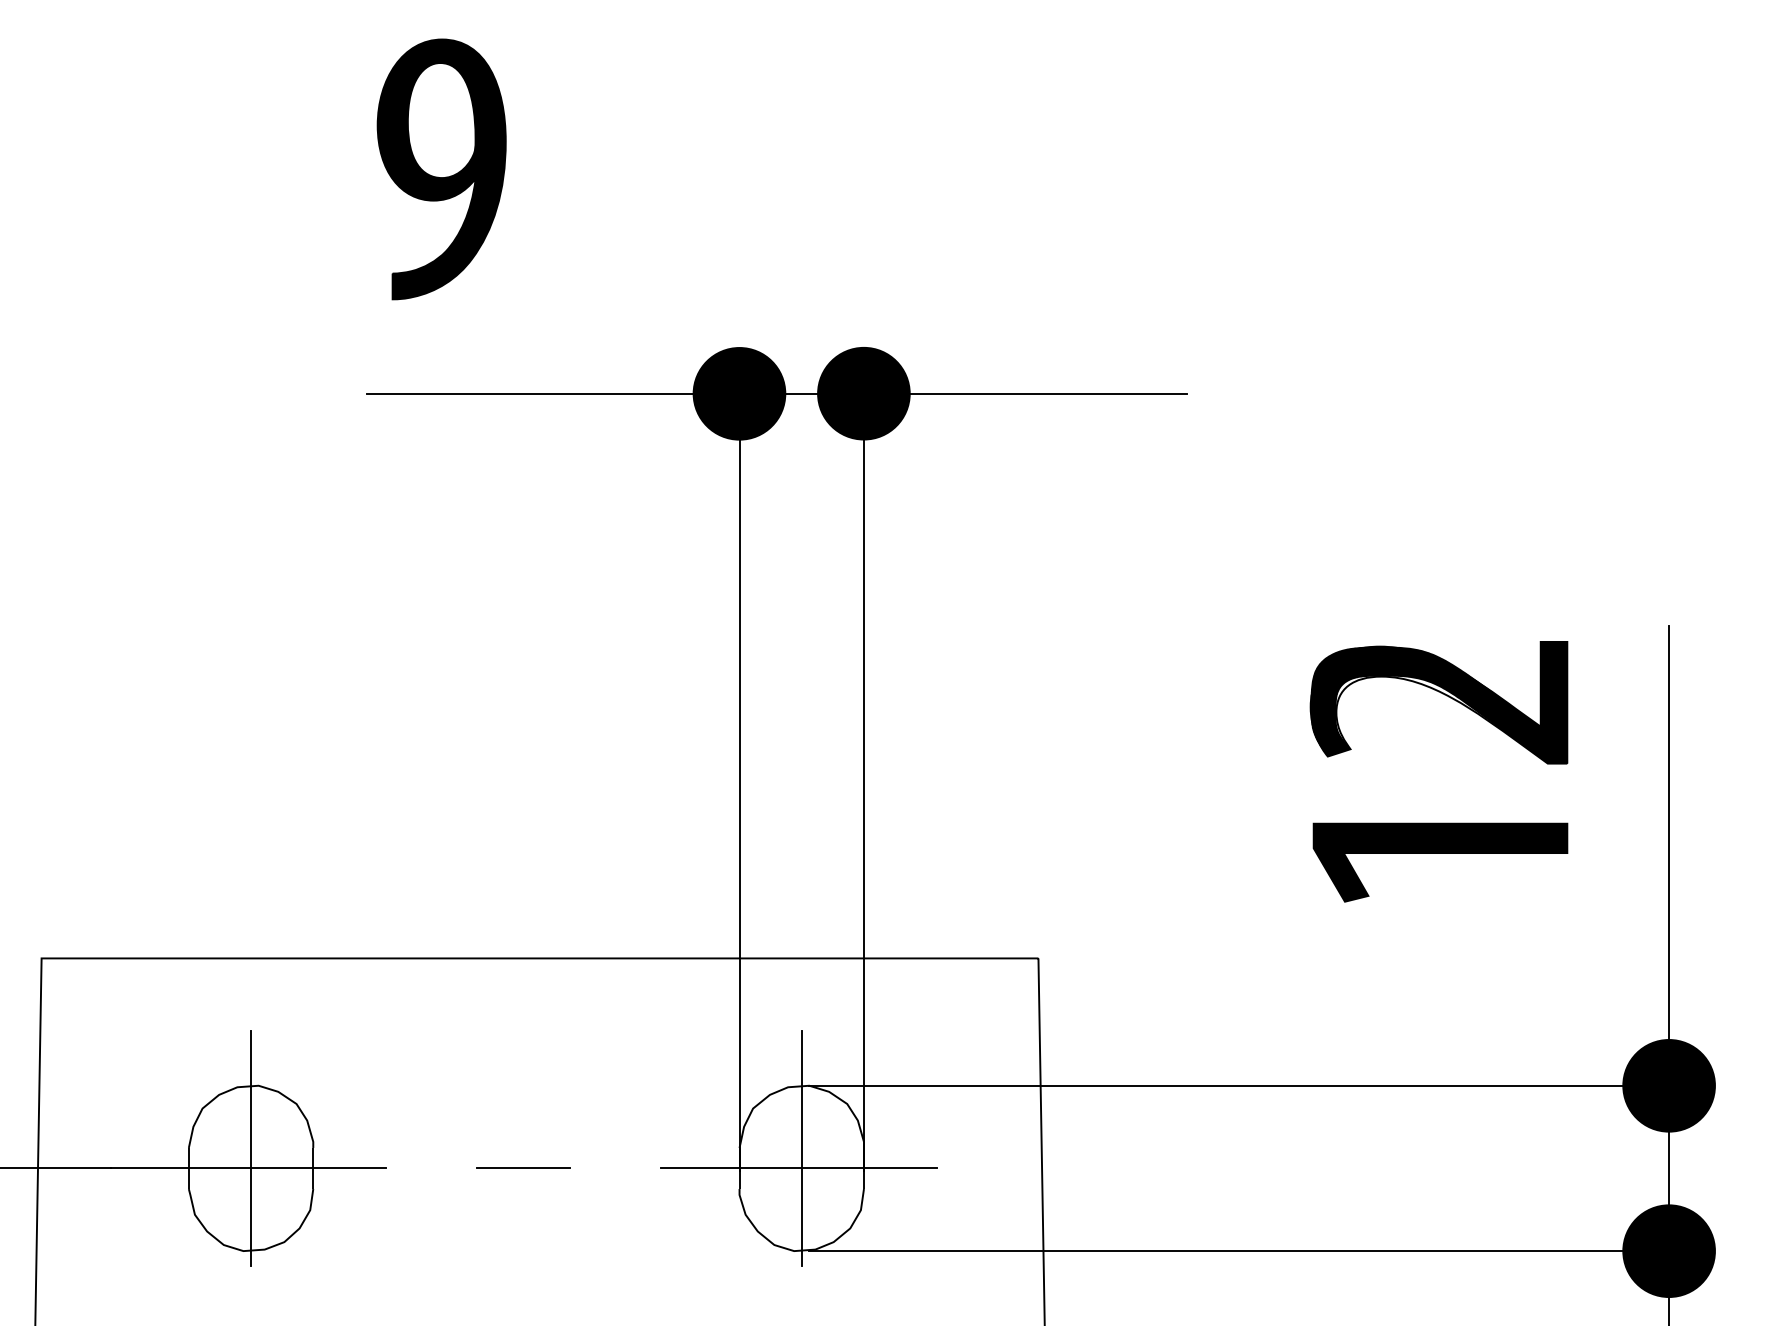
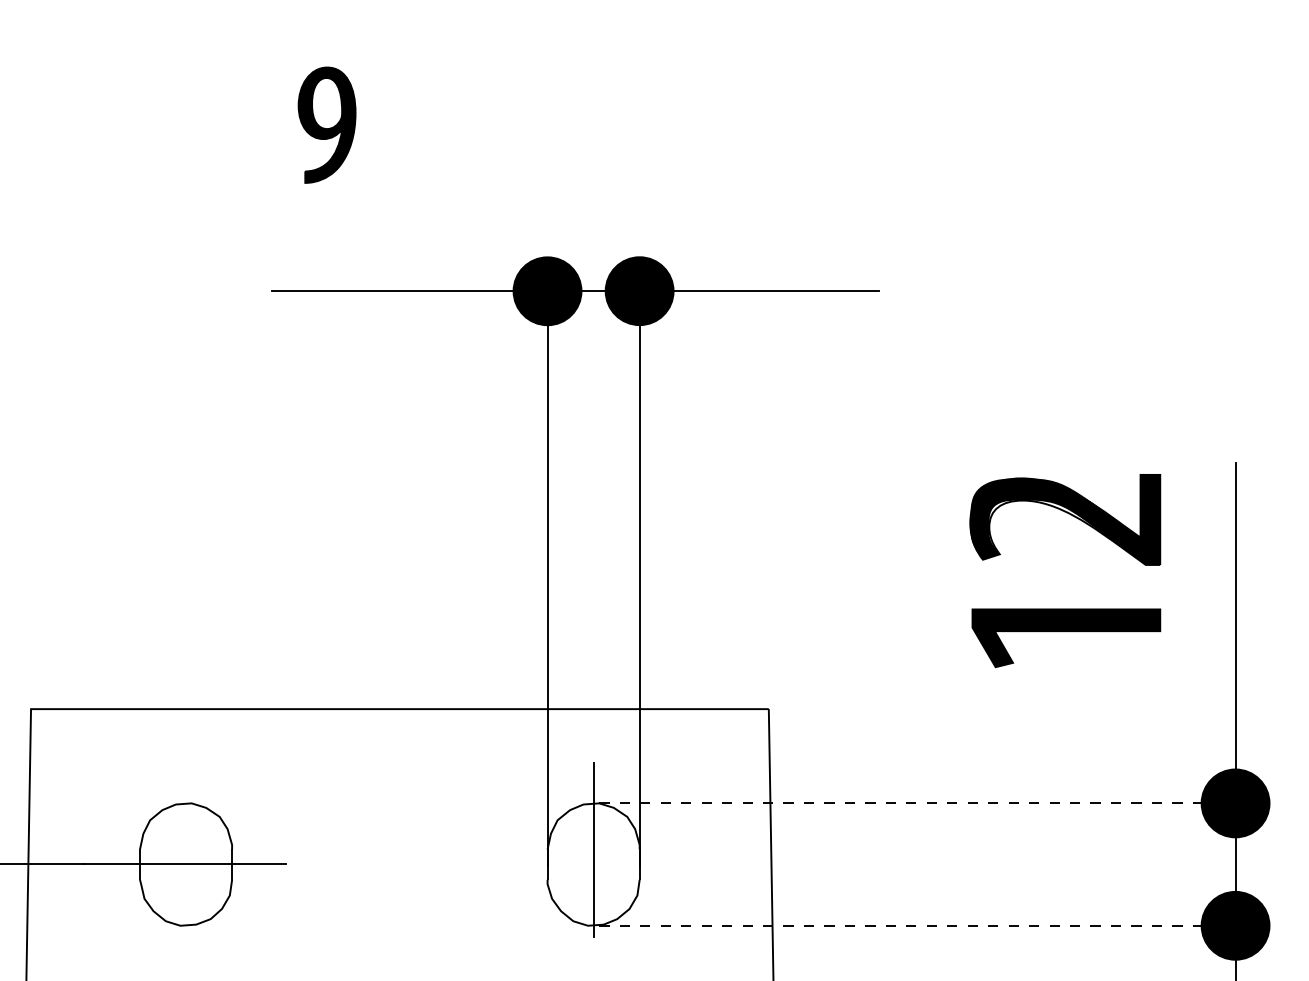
part: (441, 169) -> (327, 125), size x0.6
line: (1239, 1085) -> (917, 803), solid -> dashed
line: (251, 1148) -> (186, 849), removed
line: (523, 1167) -> (387, 863), removed
line: (798, 1167) -> (591, 863), removed
line: (1239, 1251) -> (917, 926), solid -> dashed

